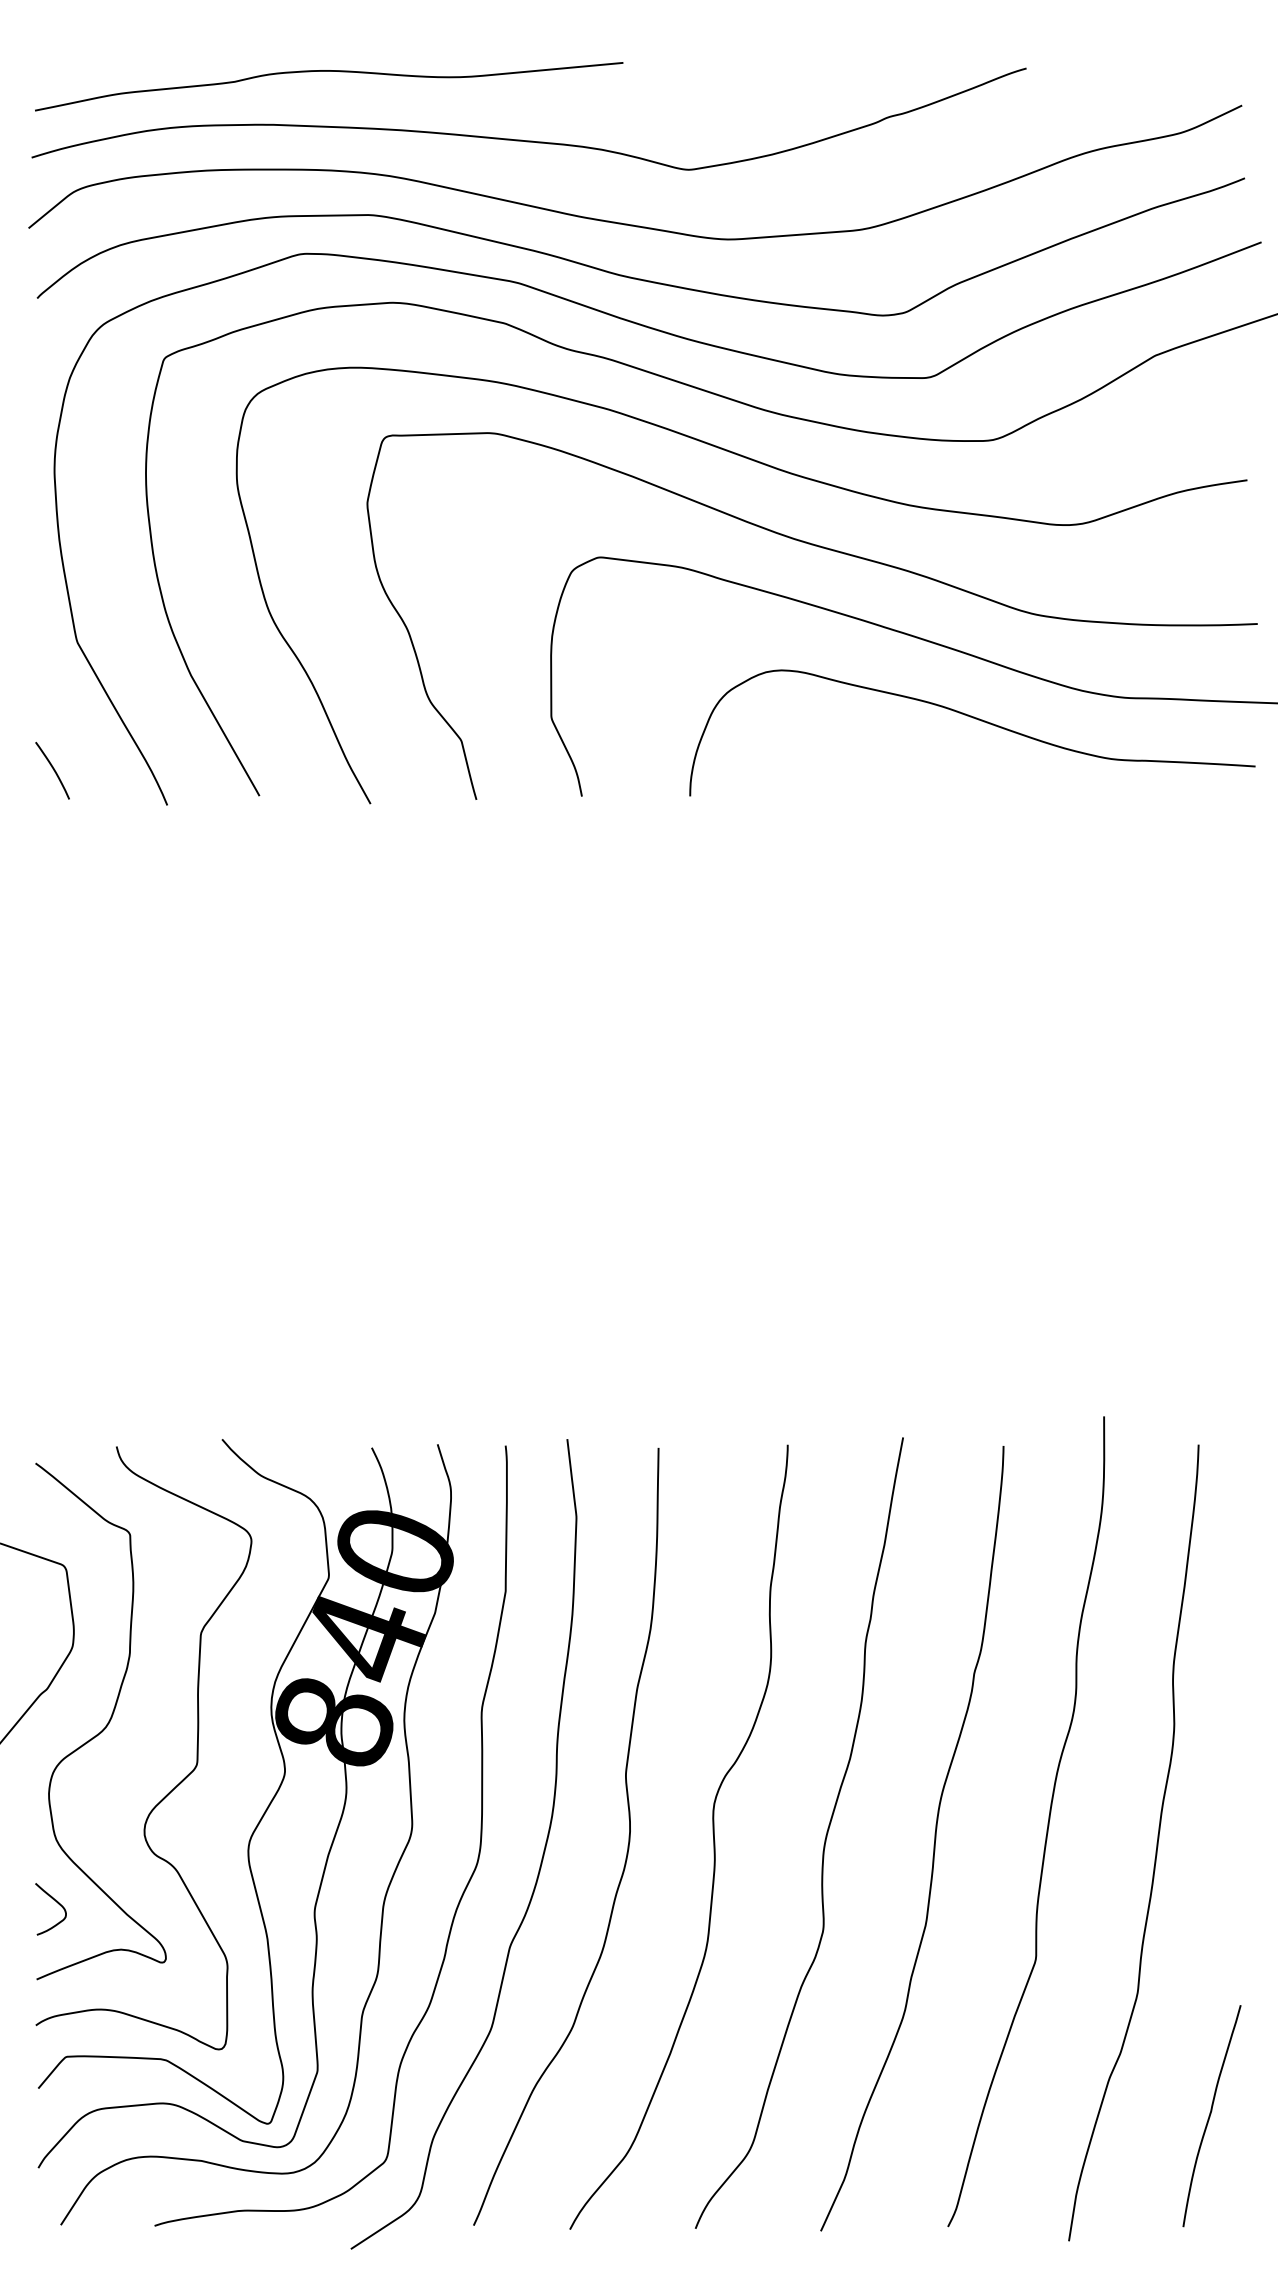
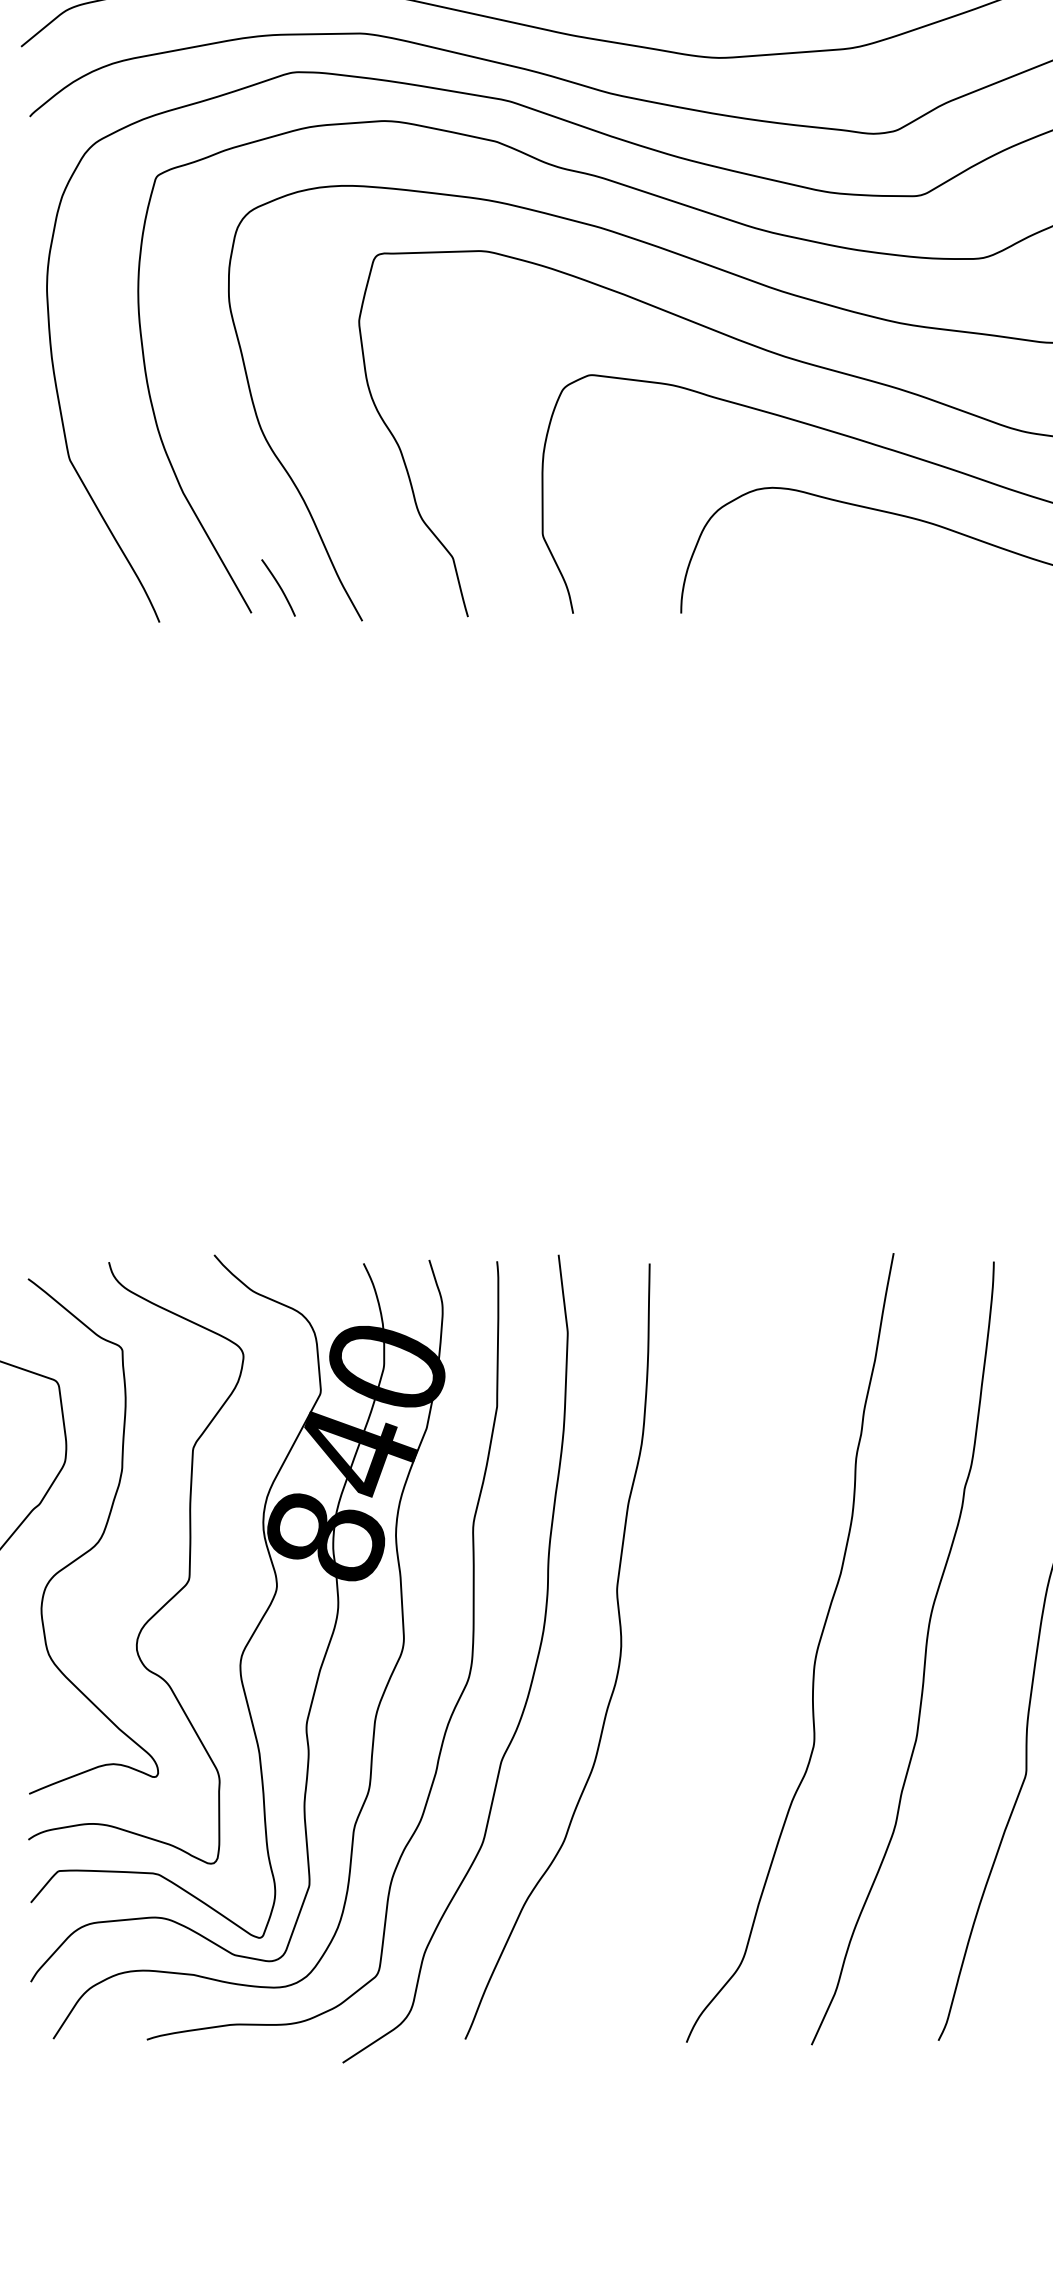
curve: (52, 769) -> (278, 586), moved
curve: (712, 1833) -> (703, 1648), removed
curve: (56, 1902) -> (48, 1717), removed

